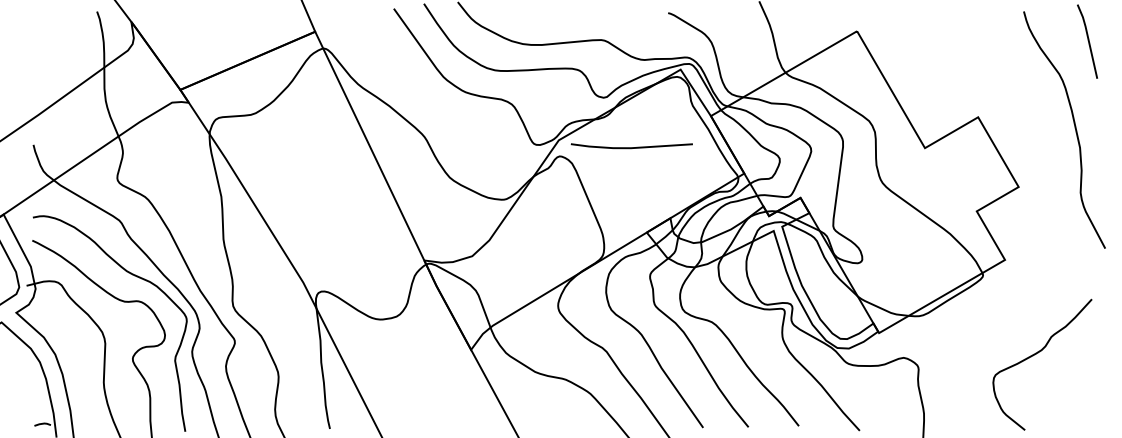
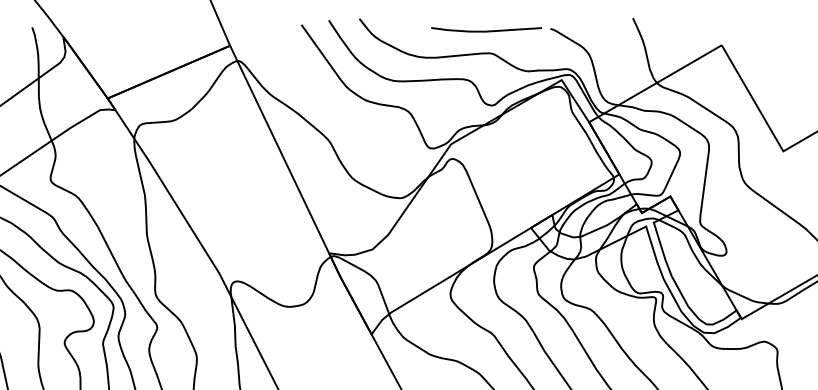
line: (631, 147) -> (486, 31), moved

